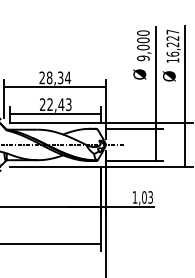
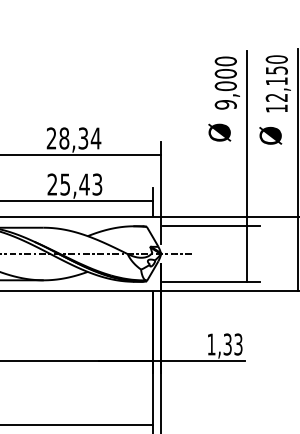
text: (172, 42) -> (276, 77), 16,227 -> 12,150
text: (49, 104) -> (64, 184), 22,43 -> 25,43
text: (144, 197) -> (227, 344), 1,03 -> 1,33

